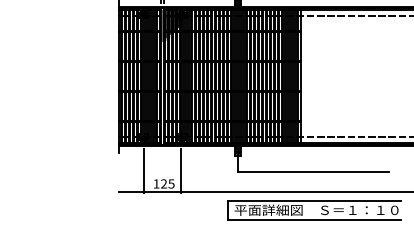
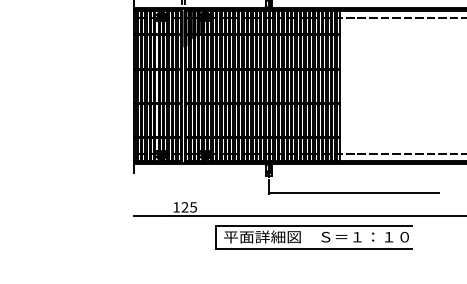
line: (143, 170) -> (161, 192), removed
line: (181, 170) -> (204, 192), removed
part: (321, 208) -> (322, 235), moved

